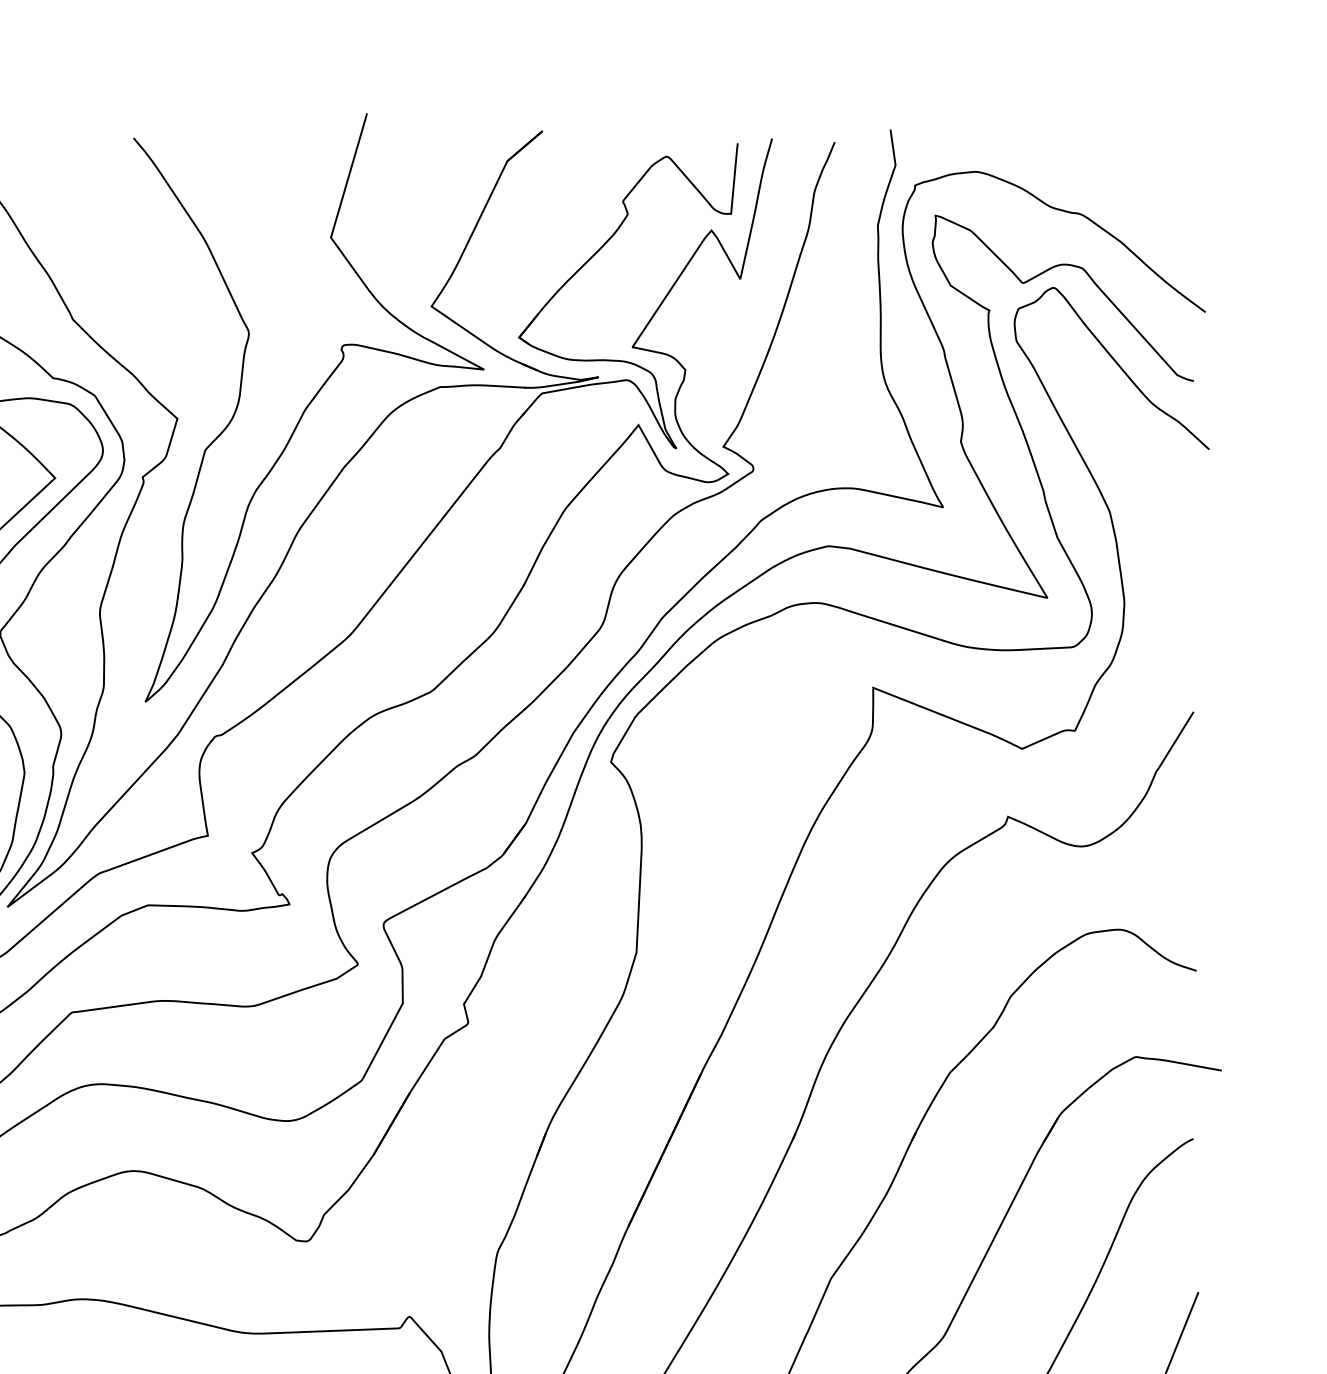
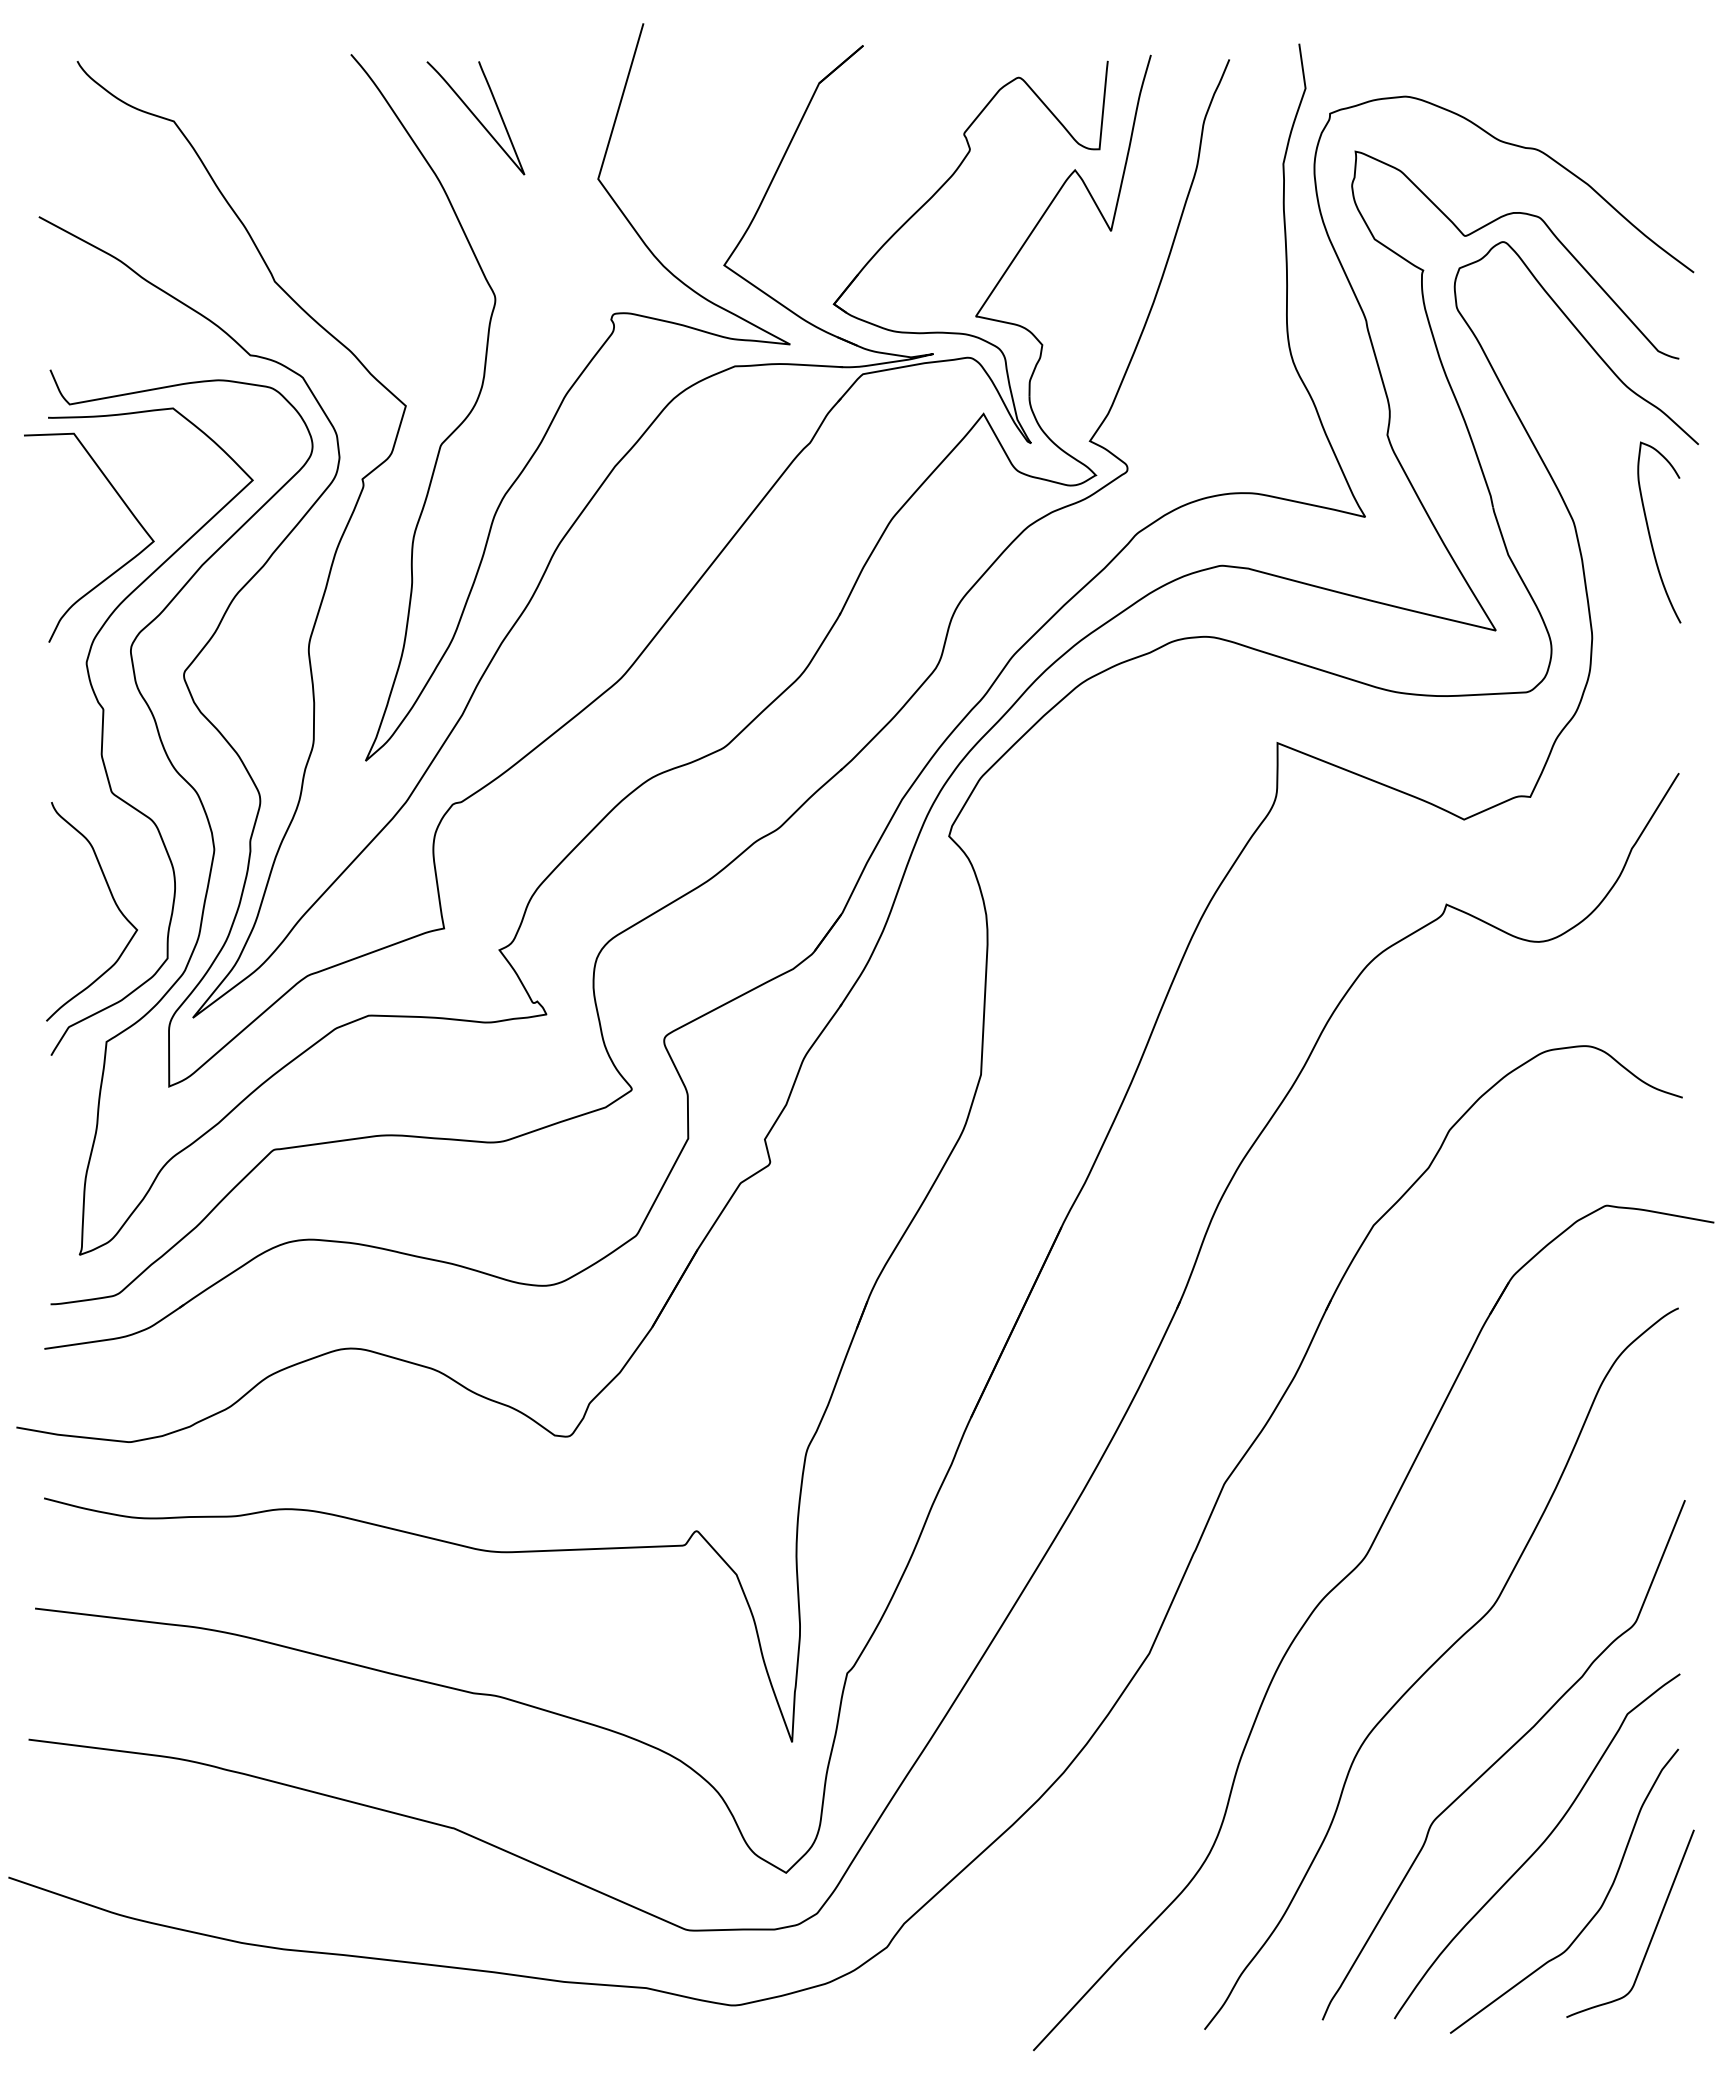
curve: (233, 189) -> (475, 118), added
curve: (1170, 520) -> (1650, 533), added

